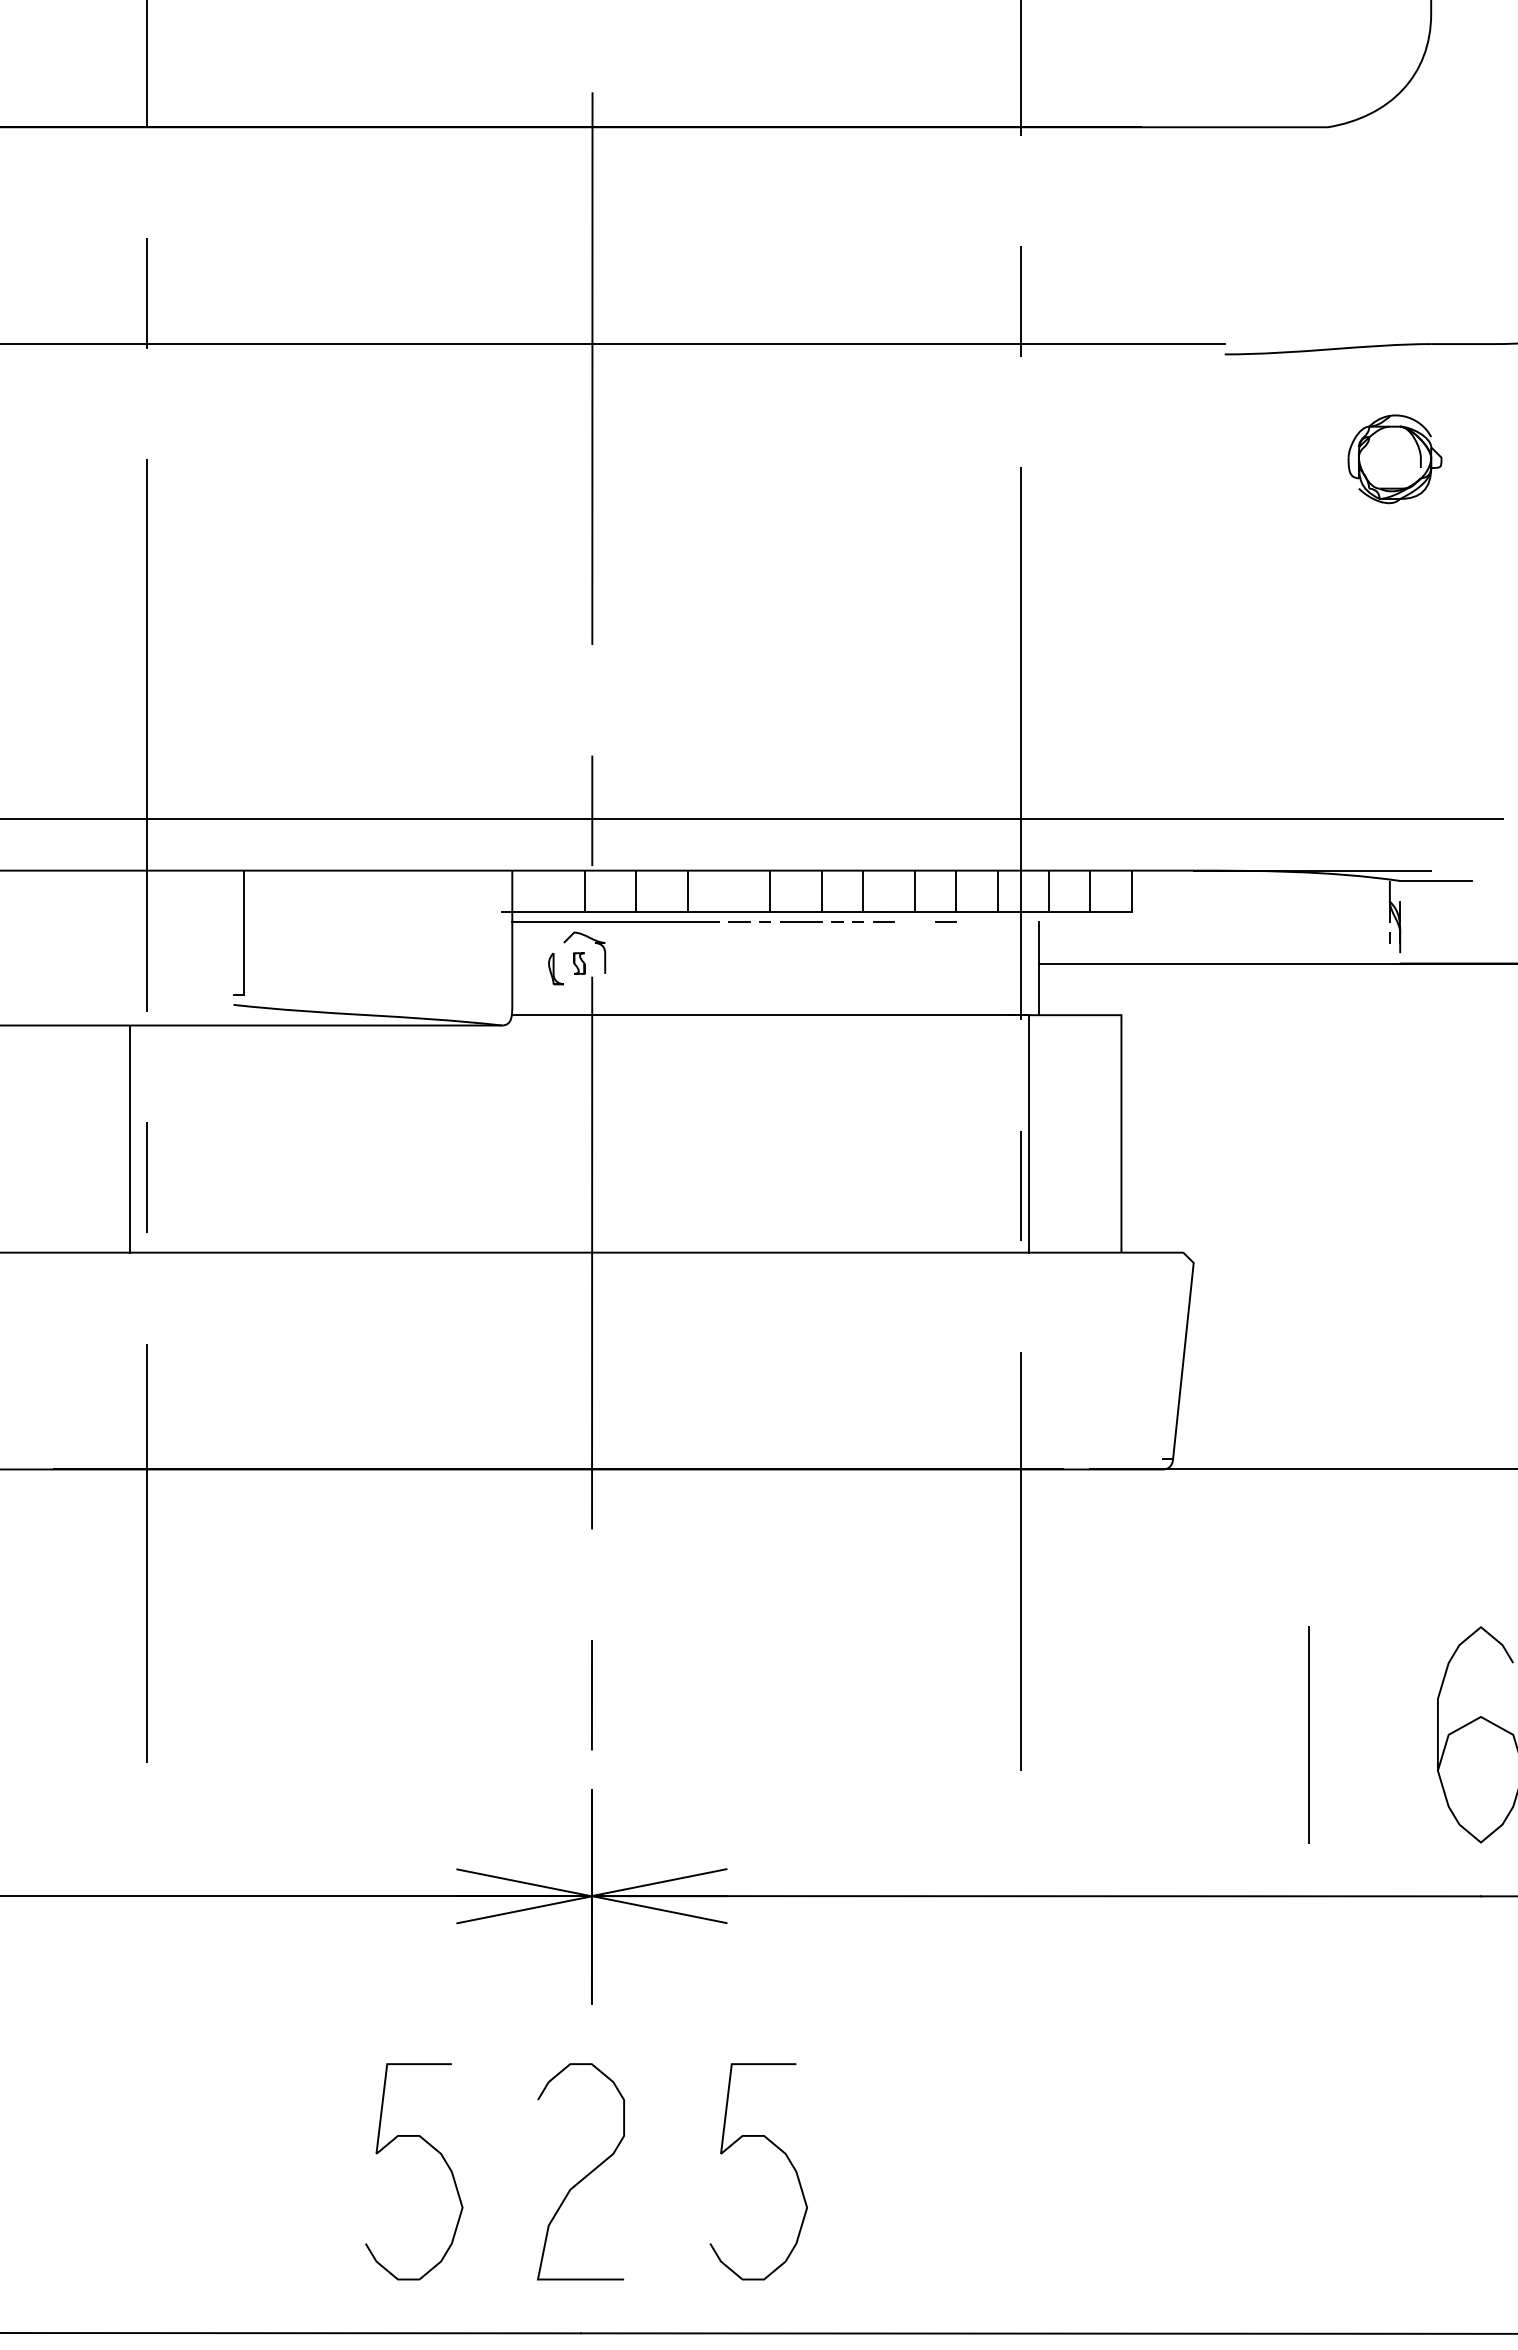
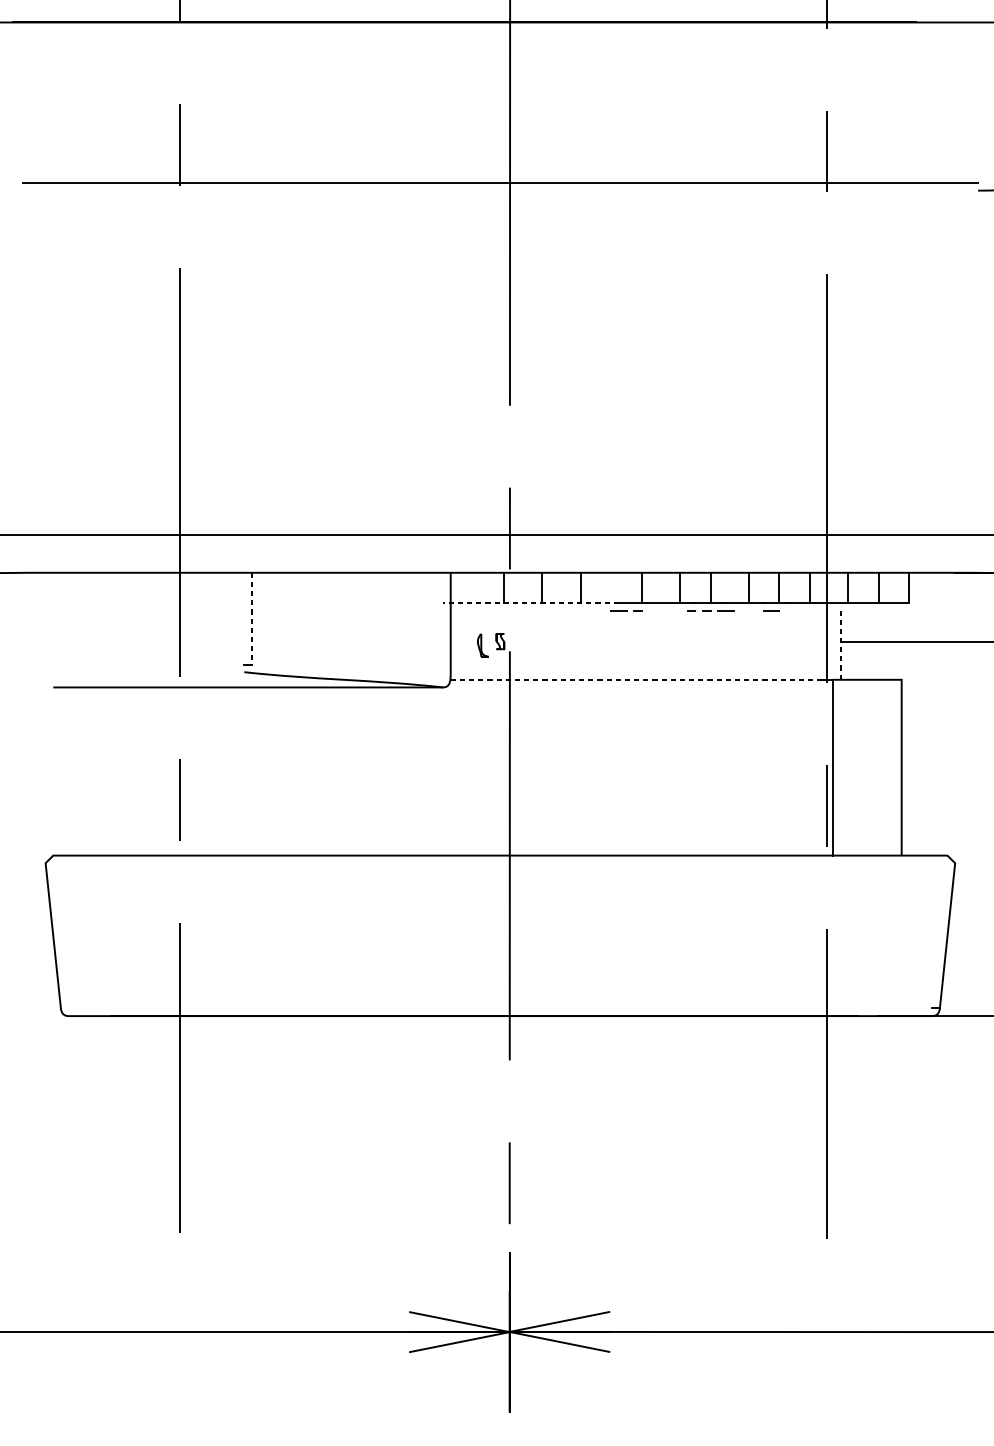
line: (620, 911) -> (530, 603), solid -> dashed
line: (615, 922) -> (527, 611), removed
line: (801, 922) -> (664, 611), removed
line: (243, 932) -> (251, 618), solid -> dashed
curve: (594, 943) -> (511, 626), removed
line: (1038, 968) -> (840, 645), solid -> dashed
line: (770, 1015) -> (641, 680), solid -> dashed
line: (130, 1138) -> (168, 771), removed

